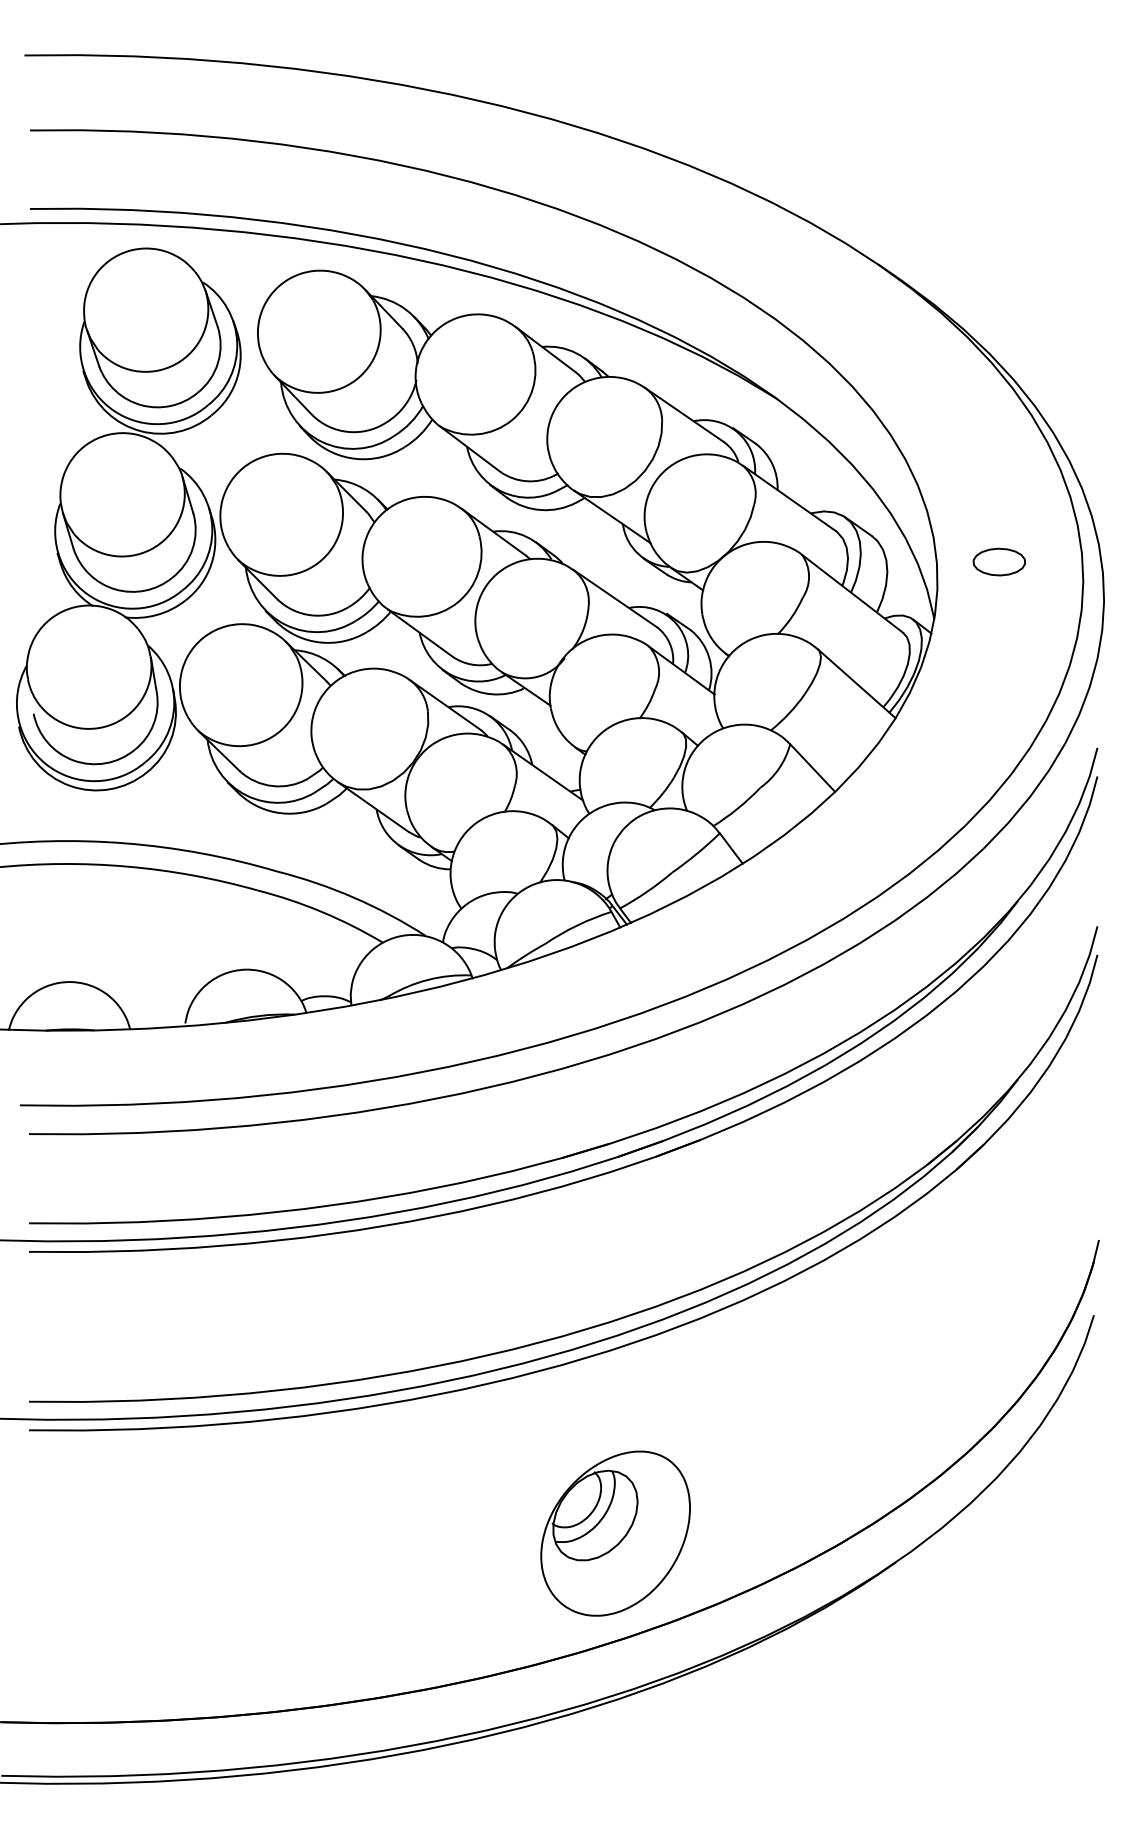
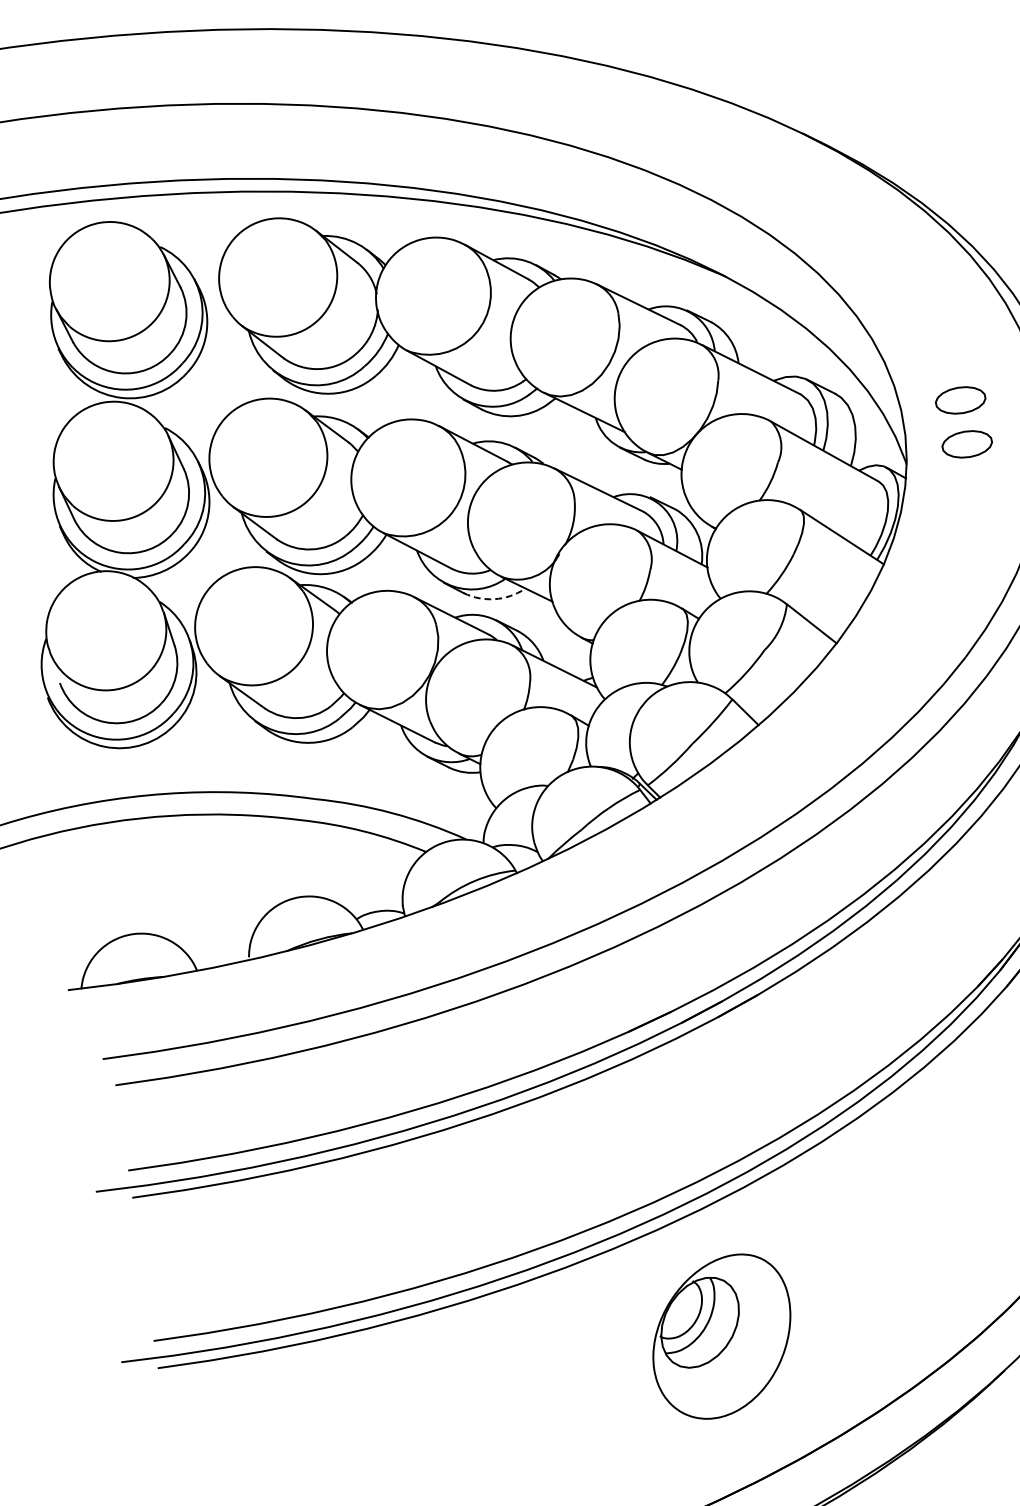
part: (998, 607) -> (966, 443), added
arc: (491, 694) -> (494, 599), solid -> dashed
part: (615, 1533) -> (721, 1336), moved

